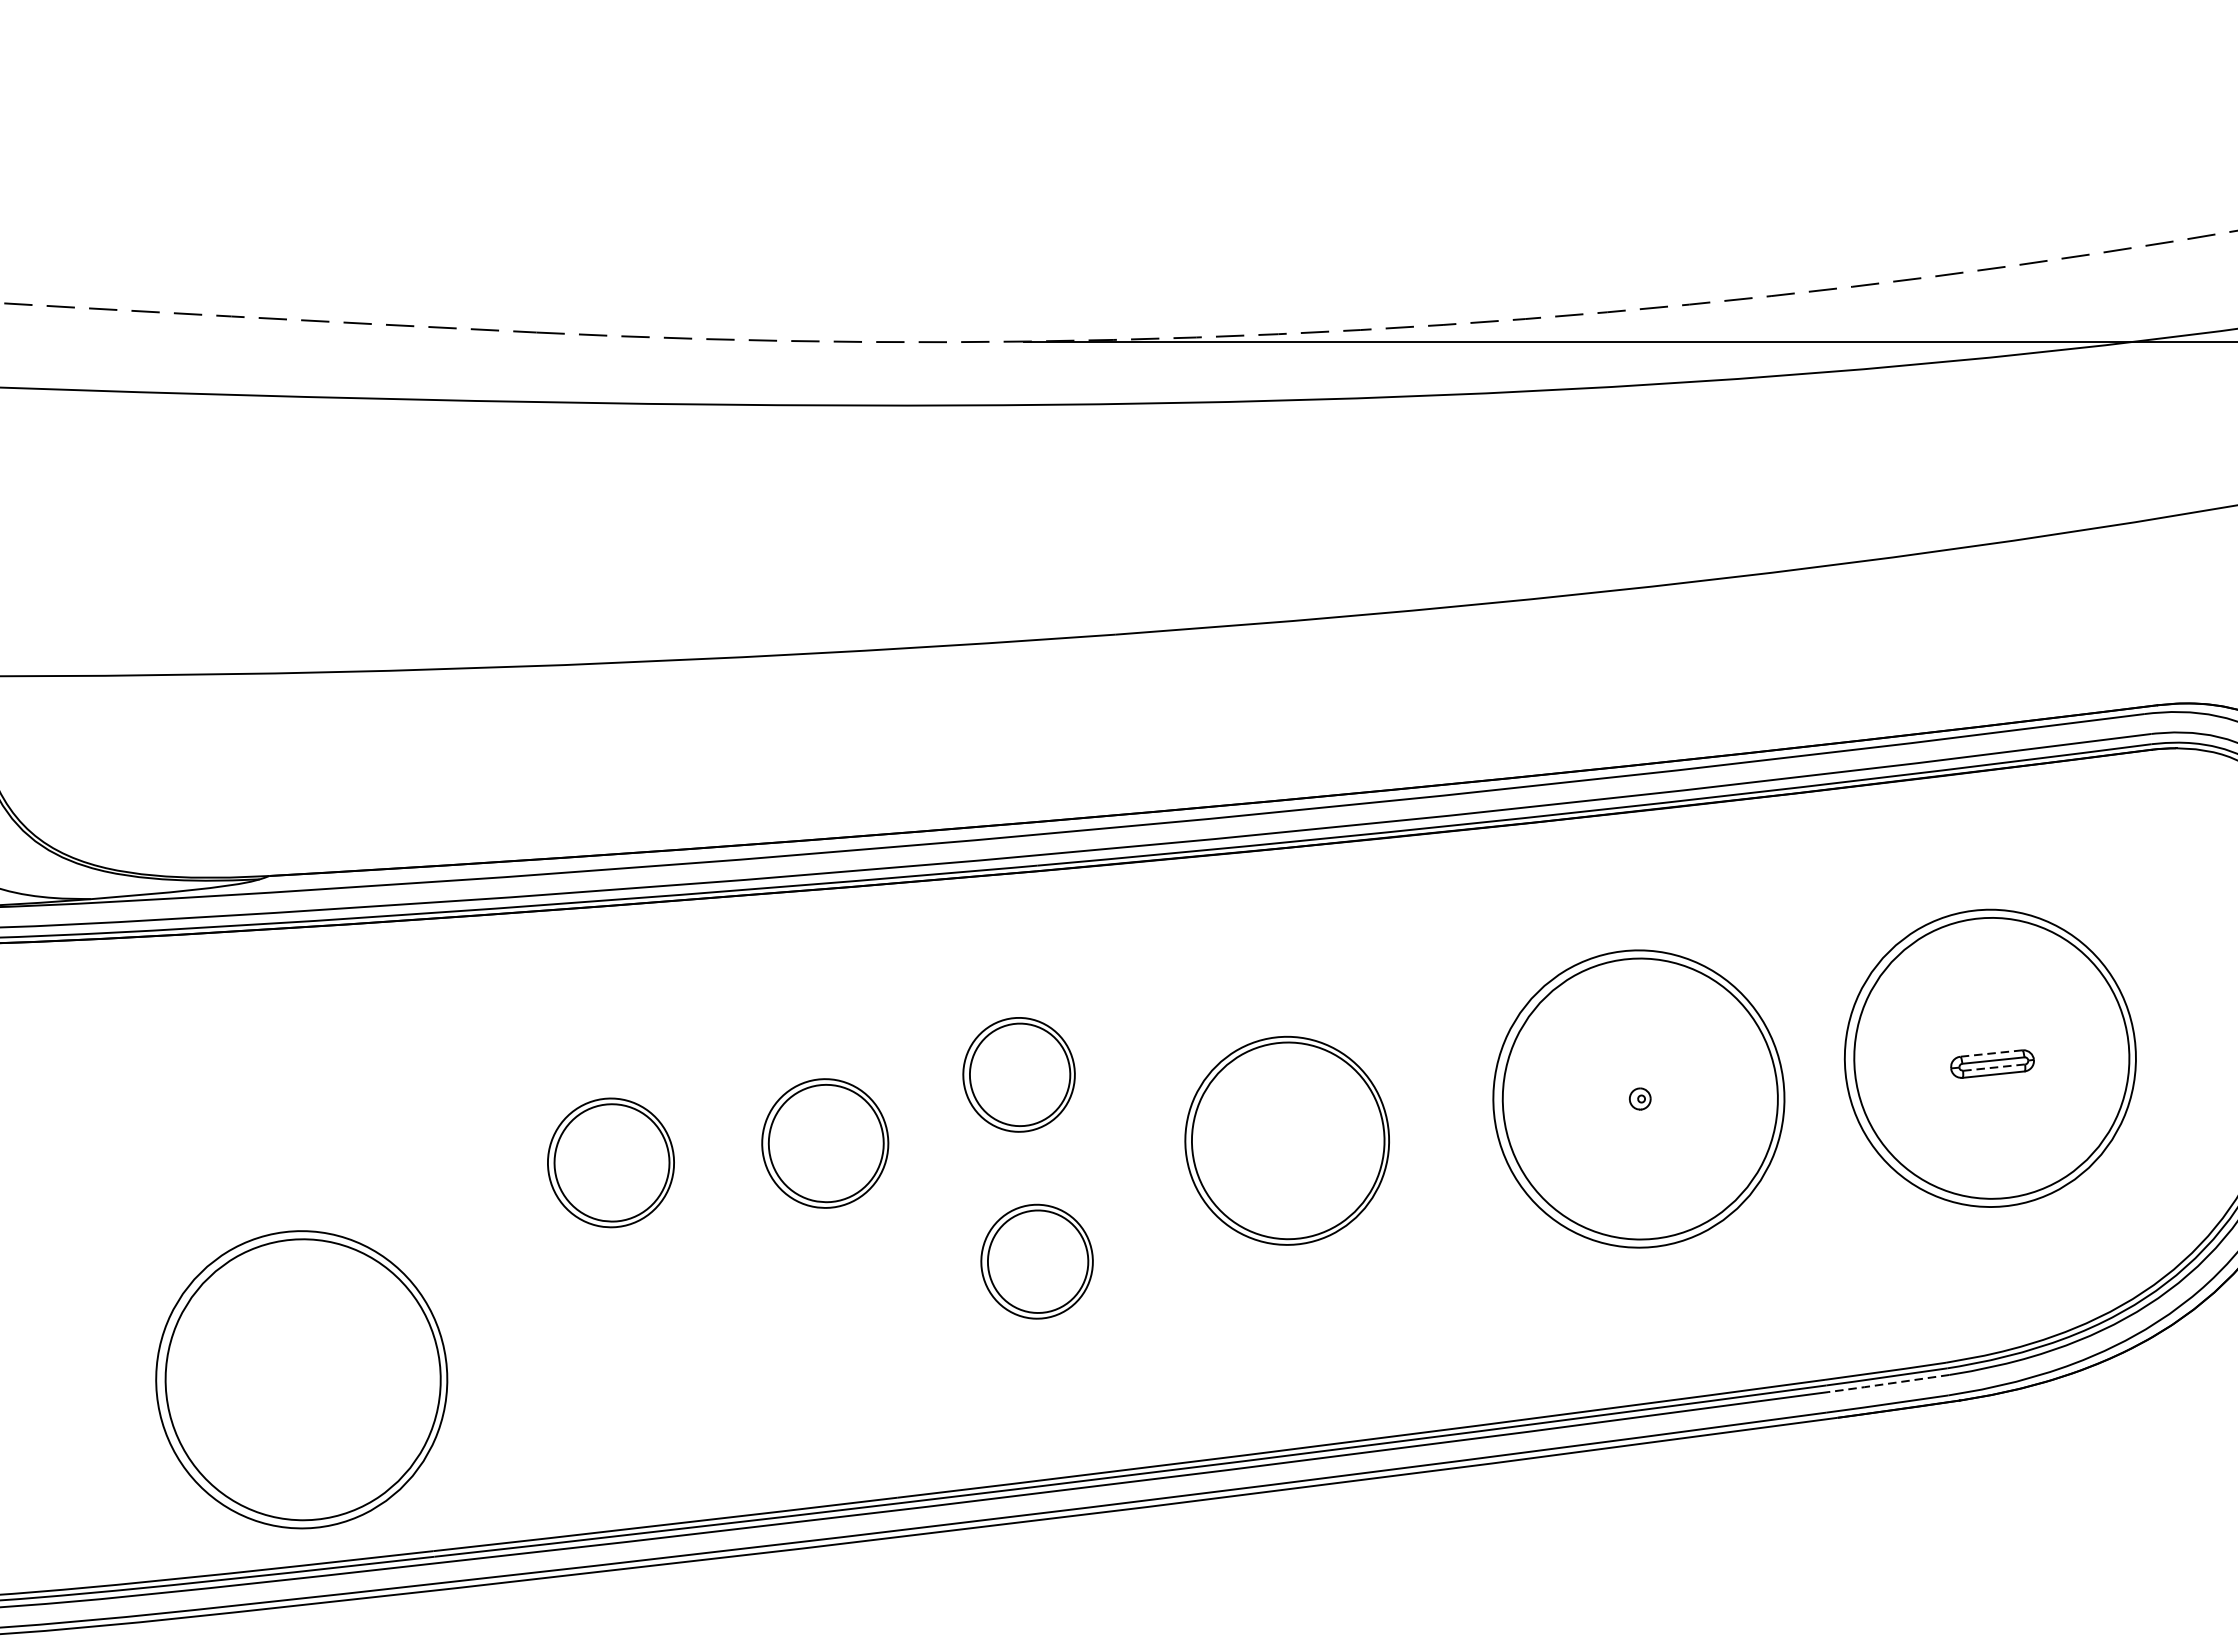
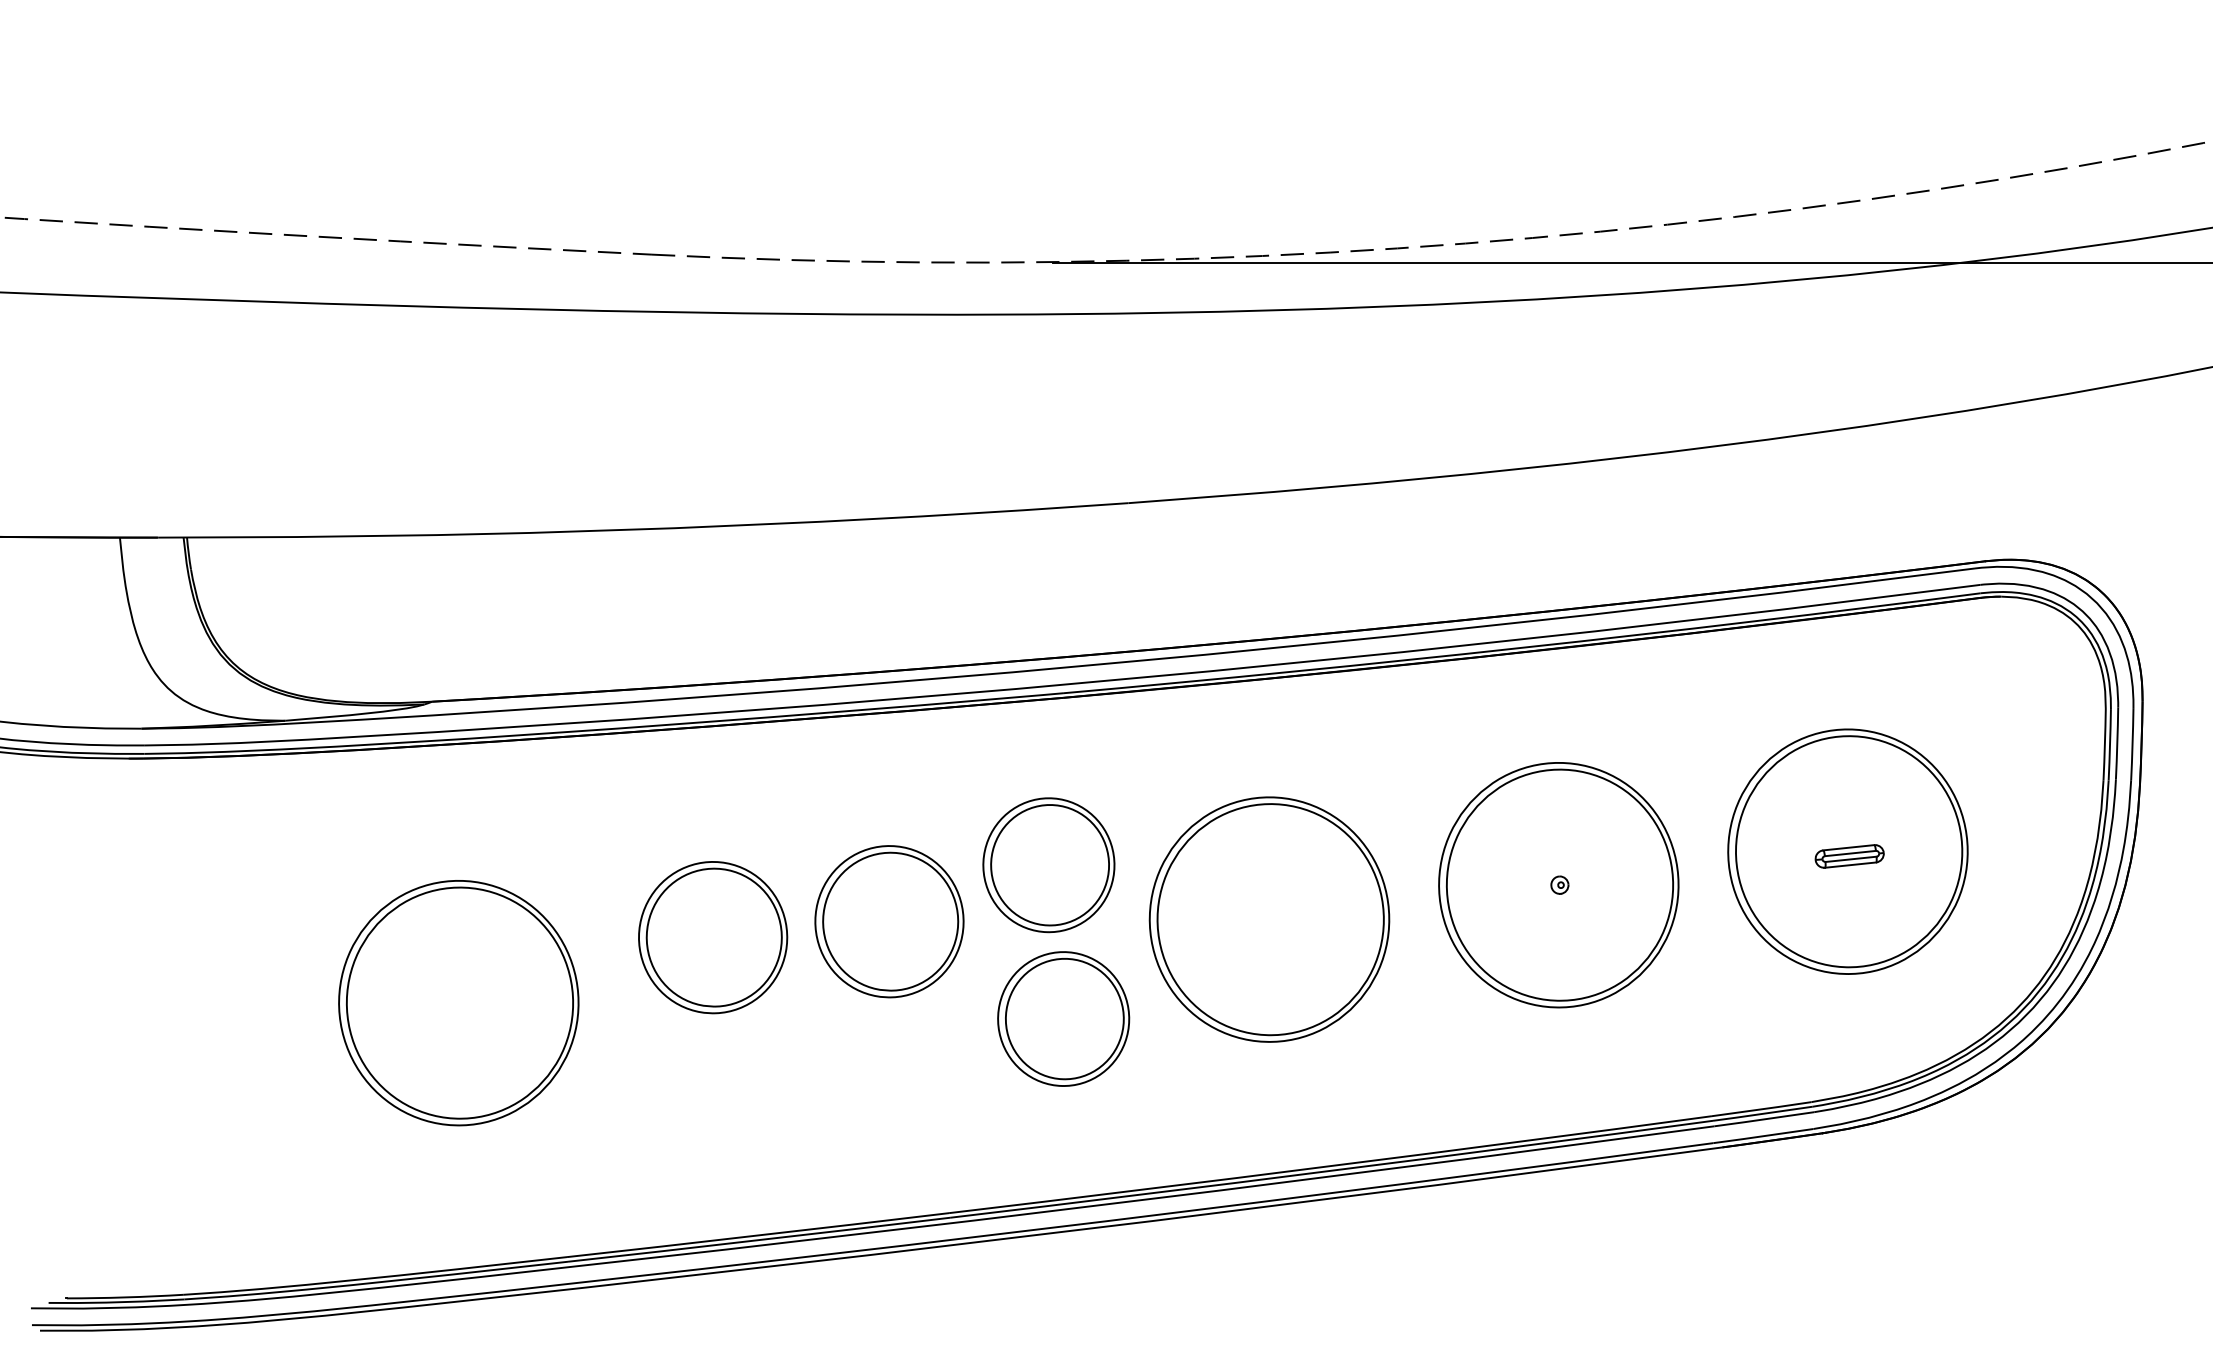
line: (1991, 1053) -> (1848, 847), dashed -> solid
line: (1994, 1067) -> (1851, 859), dashed -> solid
part: (1018, 1075) -> (1048, 865), size x1.43
part: (1287, 1140) -> (1269, 919), size x1.43
part: (825, 1143) -> (889, 921), size x1.43
part: (611, 1162) -> (713, 937), size x1.43
part: (1036, 1261) -> (1063, 1018), size x1.43
part: (301, 1380) -> (458, 1003), moved
line: (1887, 1383) -> (1763, 1119), dashed -> solid

